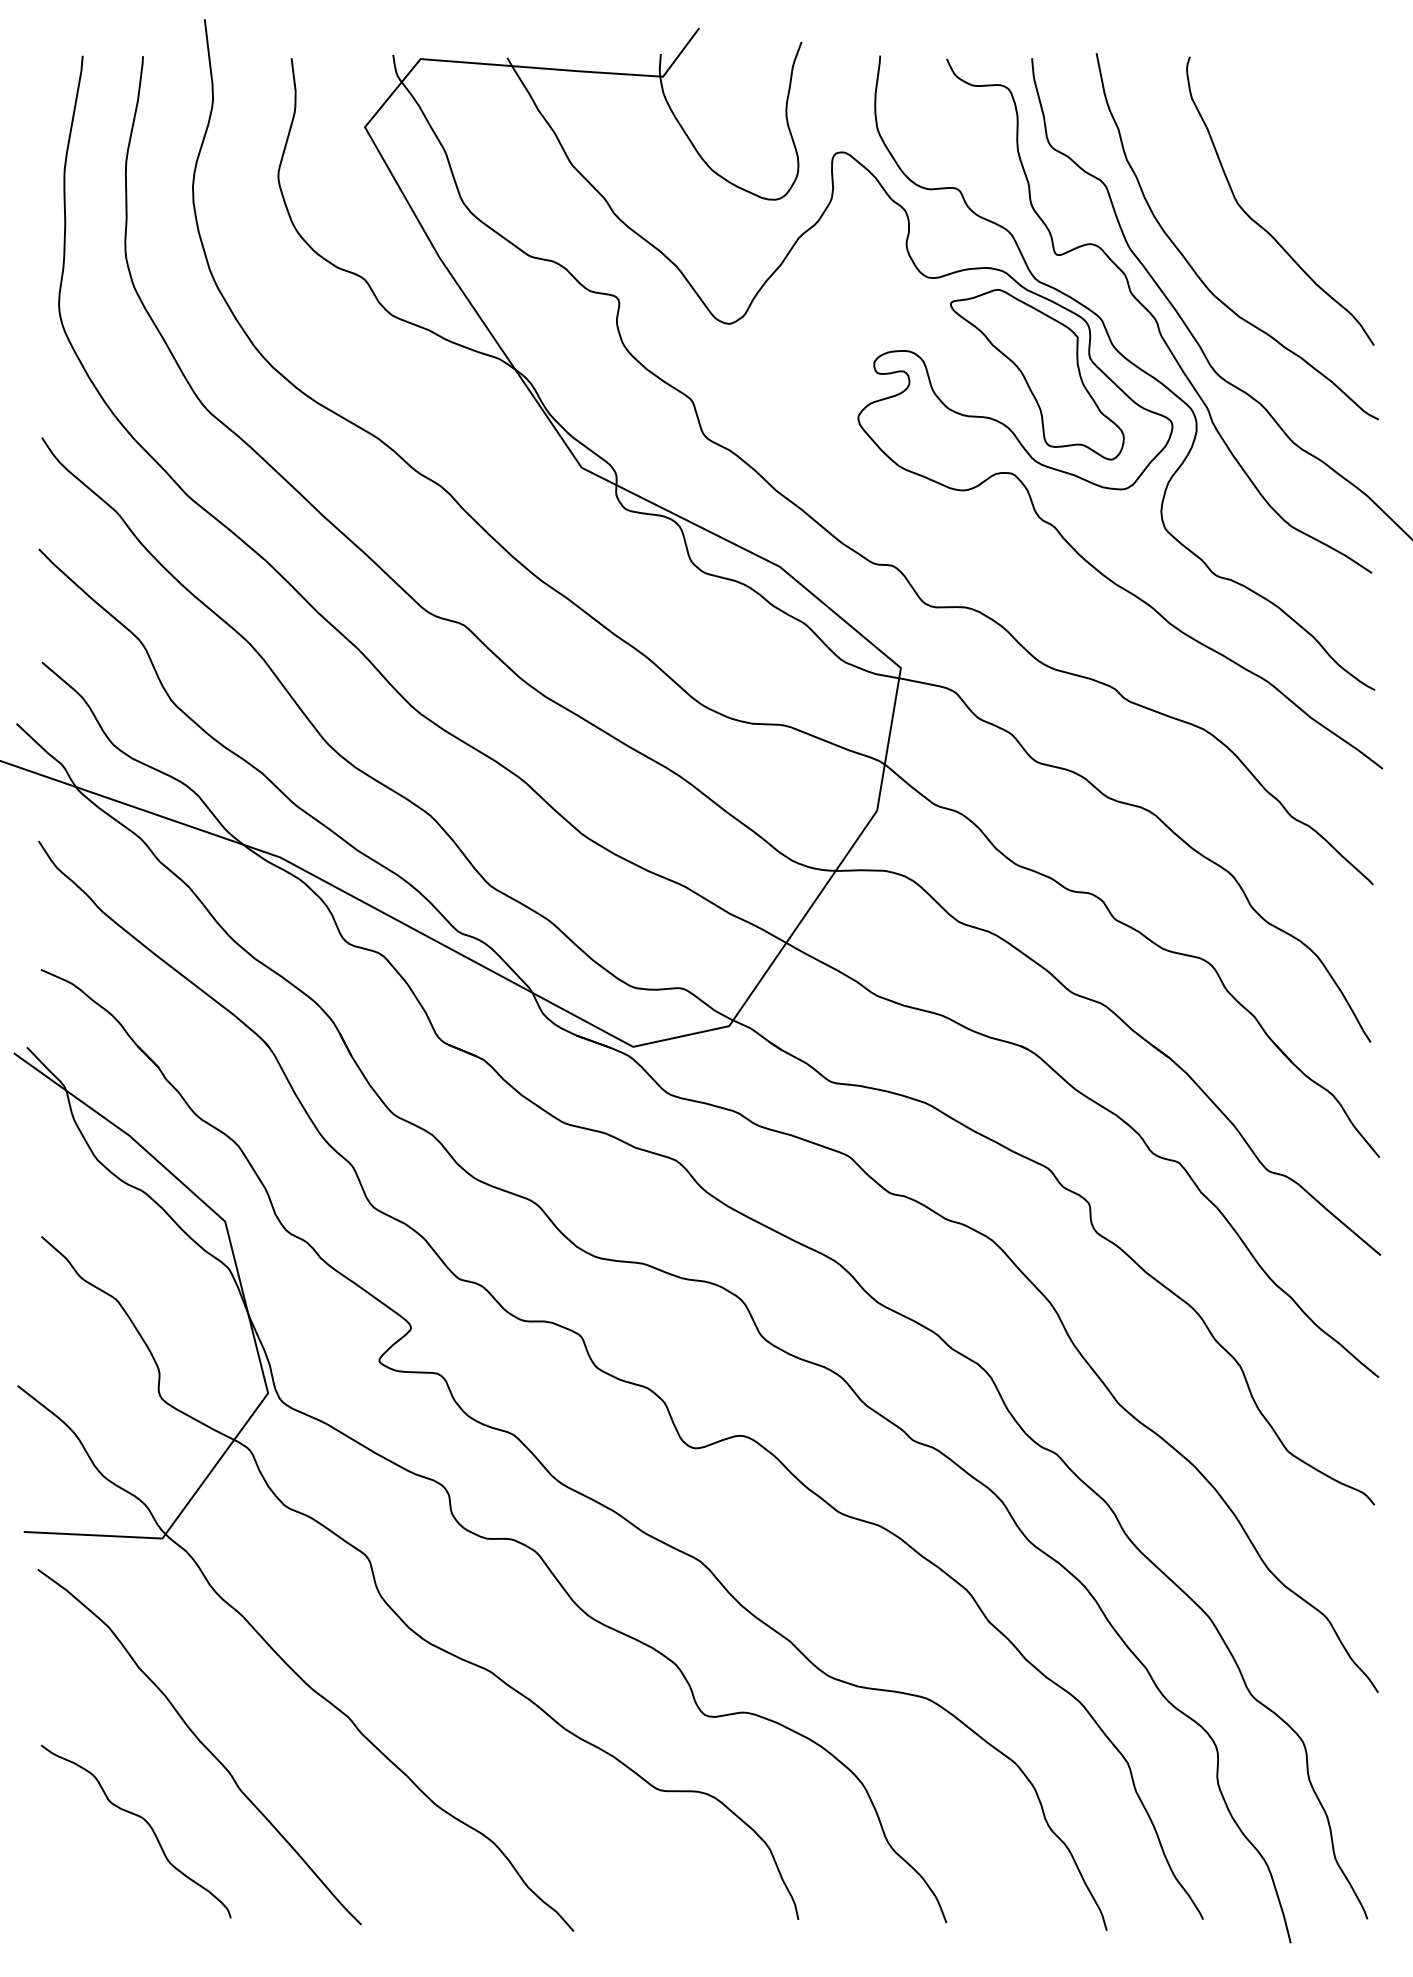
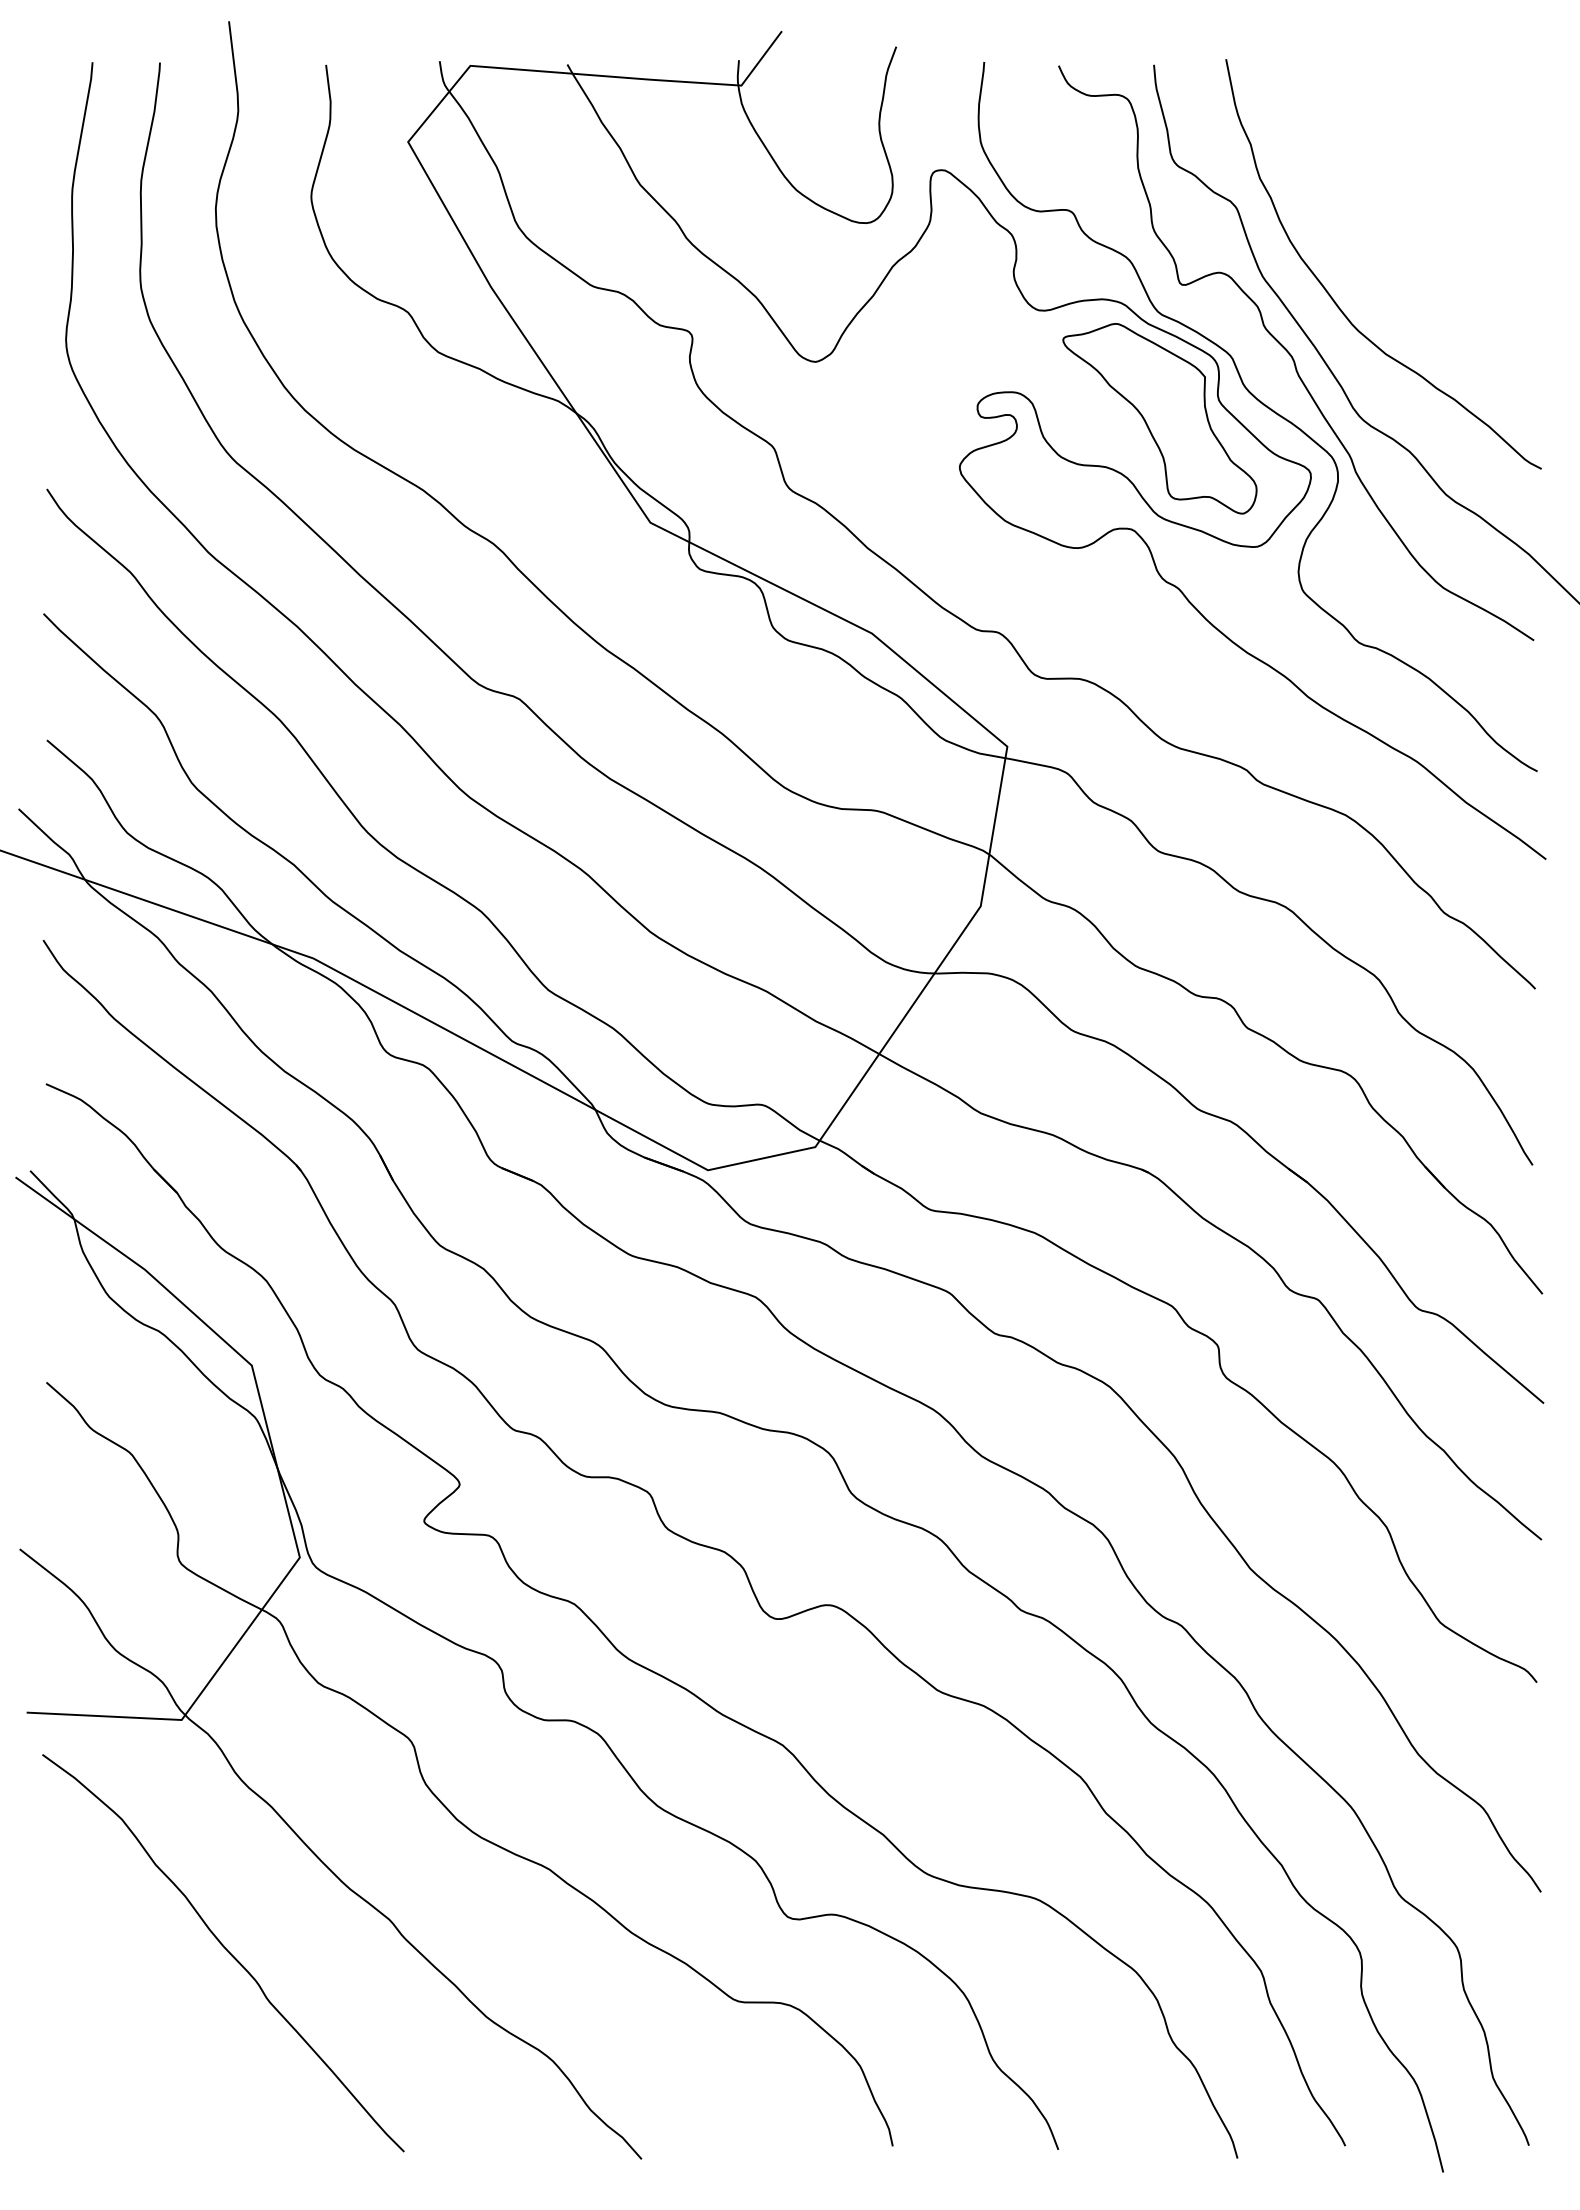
curve: (1259, 224) -> (1408, 250), removed
curve: (145, 1821) -> (162, 2036), removed

